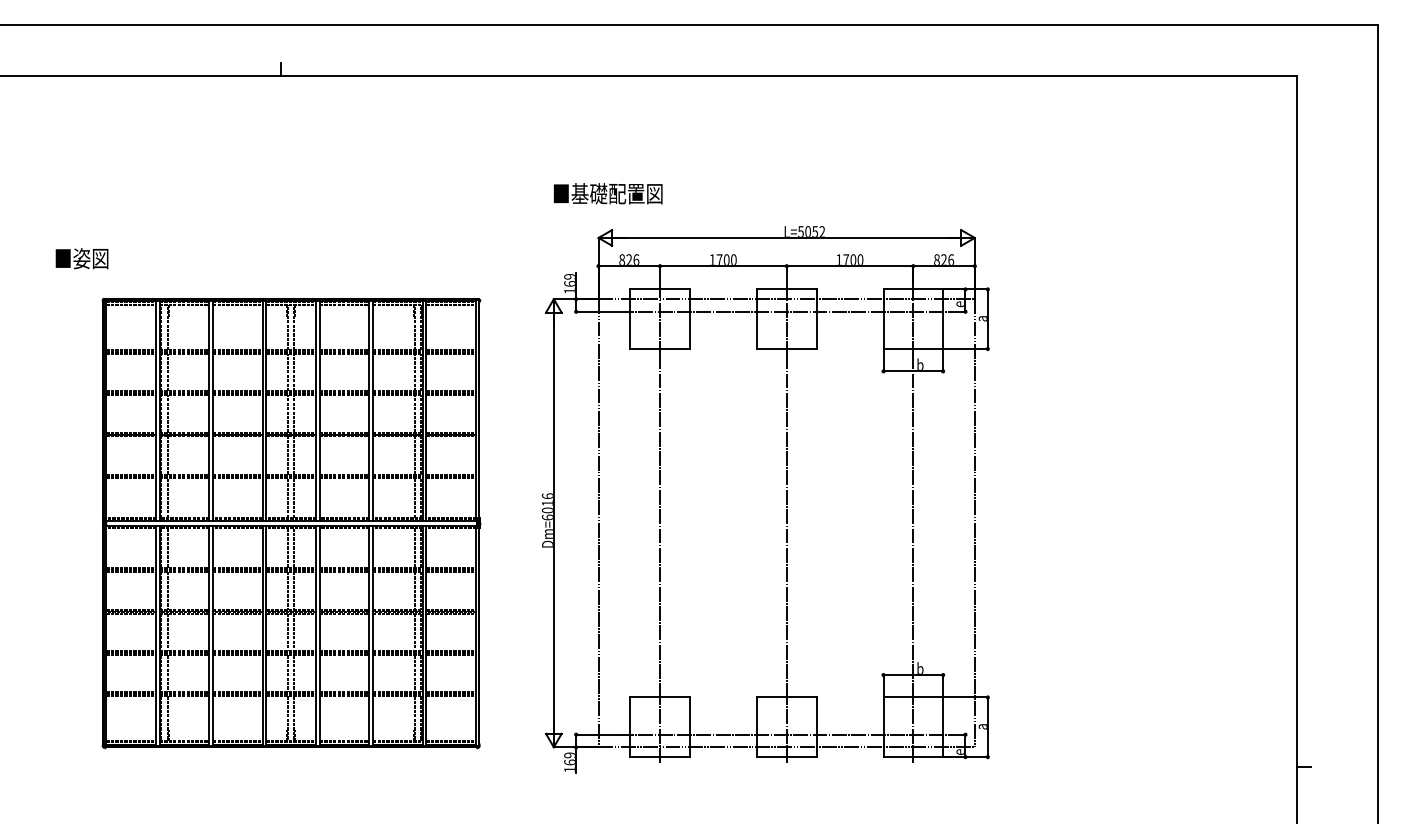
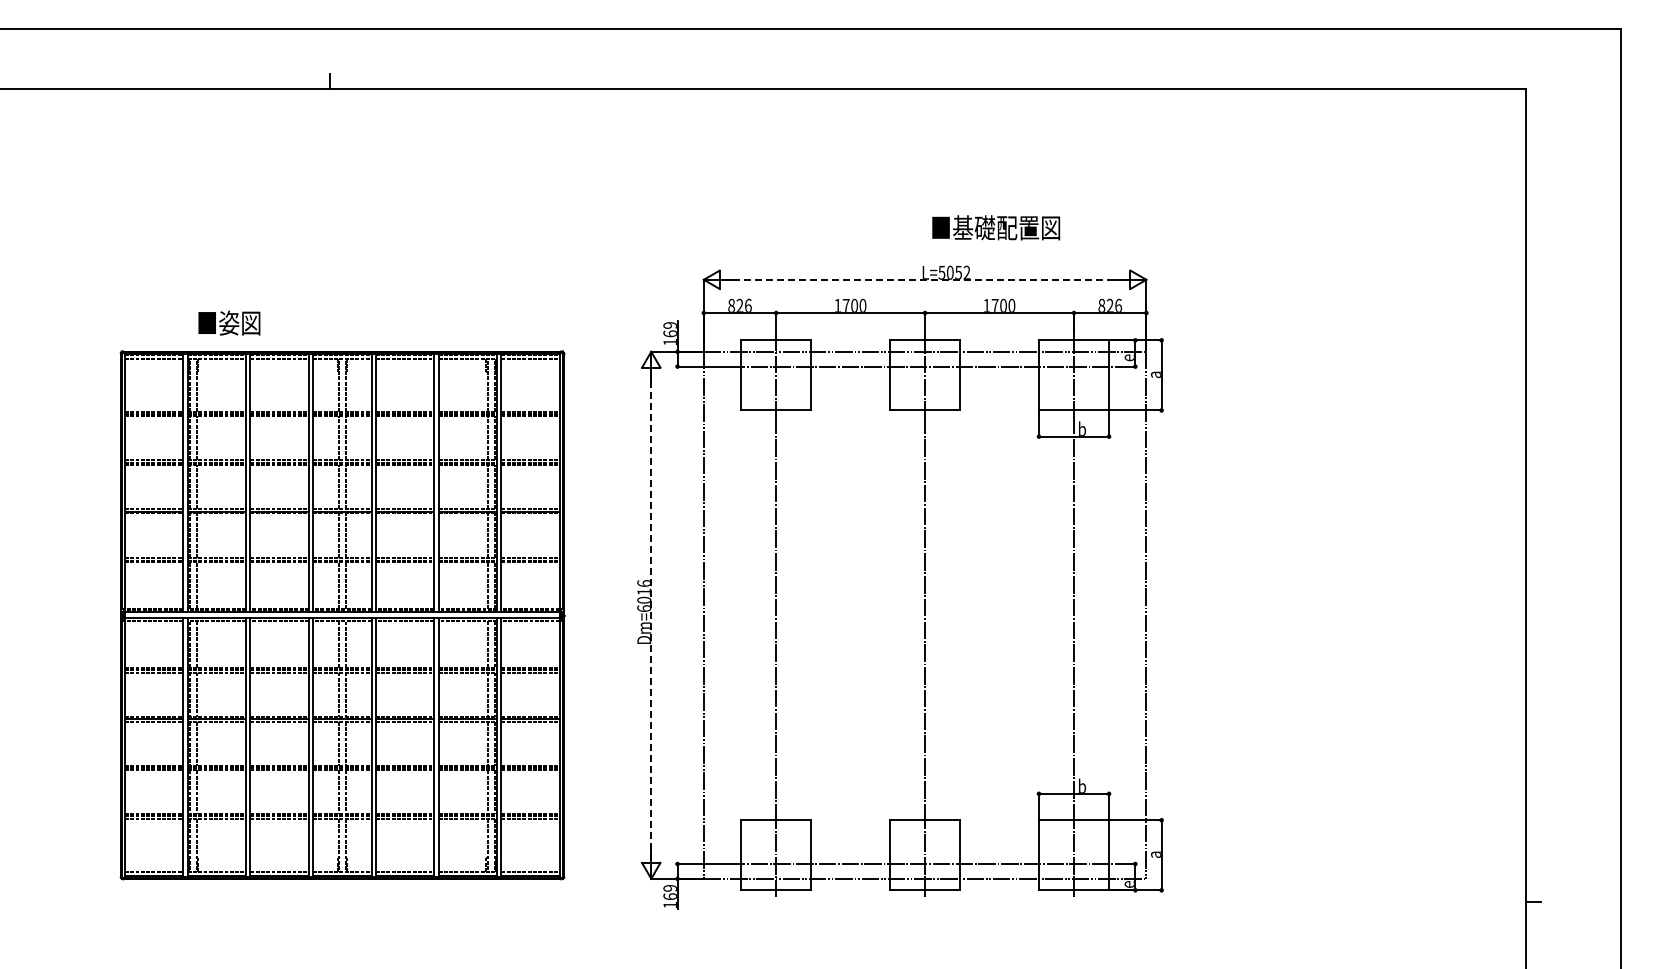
text: (608, 193) -> (996, 227), moved
line: (787, 237) -> (925, 279), solid -> dashed
text: (82, 258) -> (229, 322), moved
line: (554, 523) -> (651, 615), solid -> dashed

